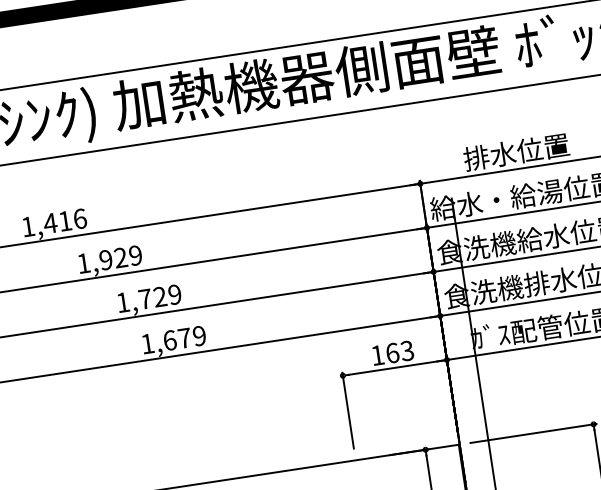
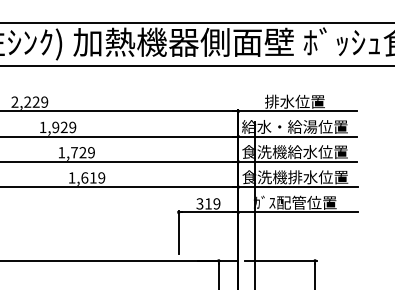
text: (53, 221) -> (29, 101), 1,416 -> 2,229
text: (183, 337) -> (92, 177), 1,679 -> 1,619
text: (392, 352) -> (208, 203), 163 -> 319

